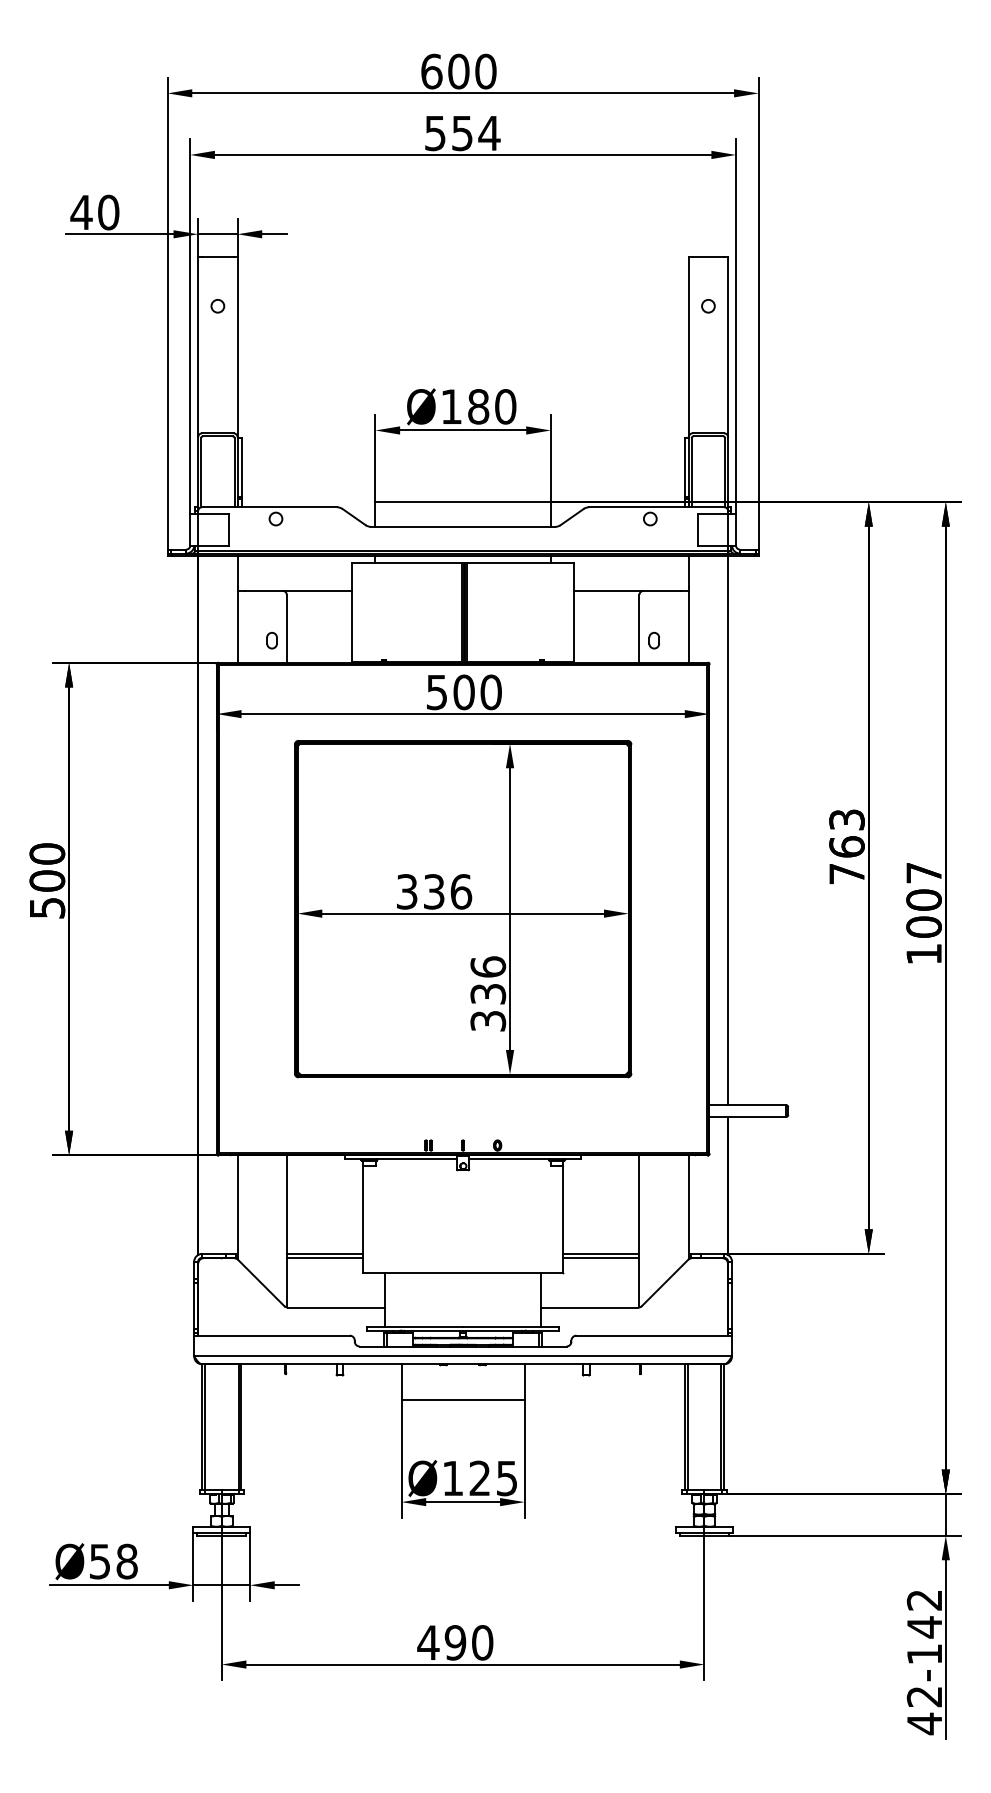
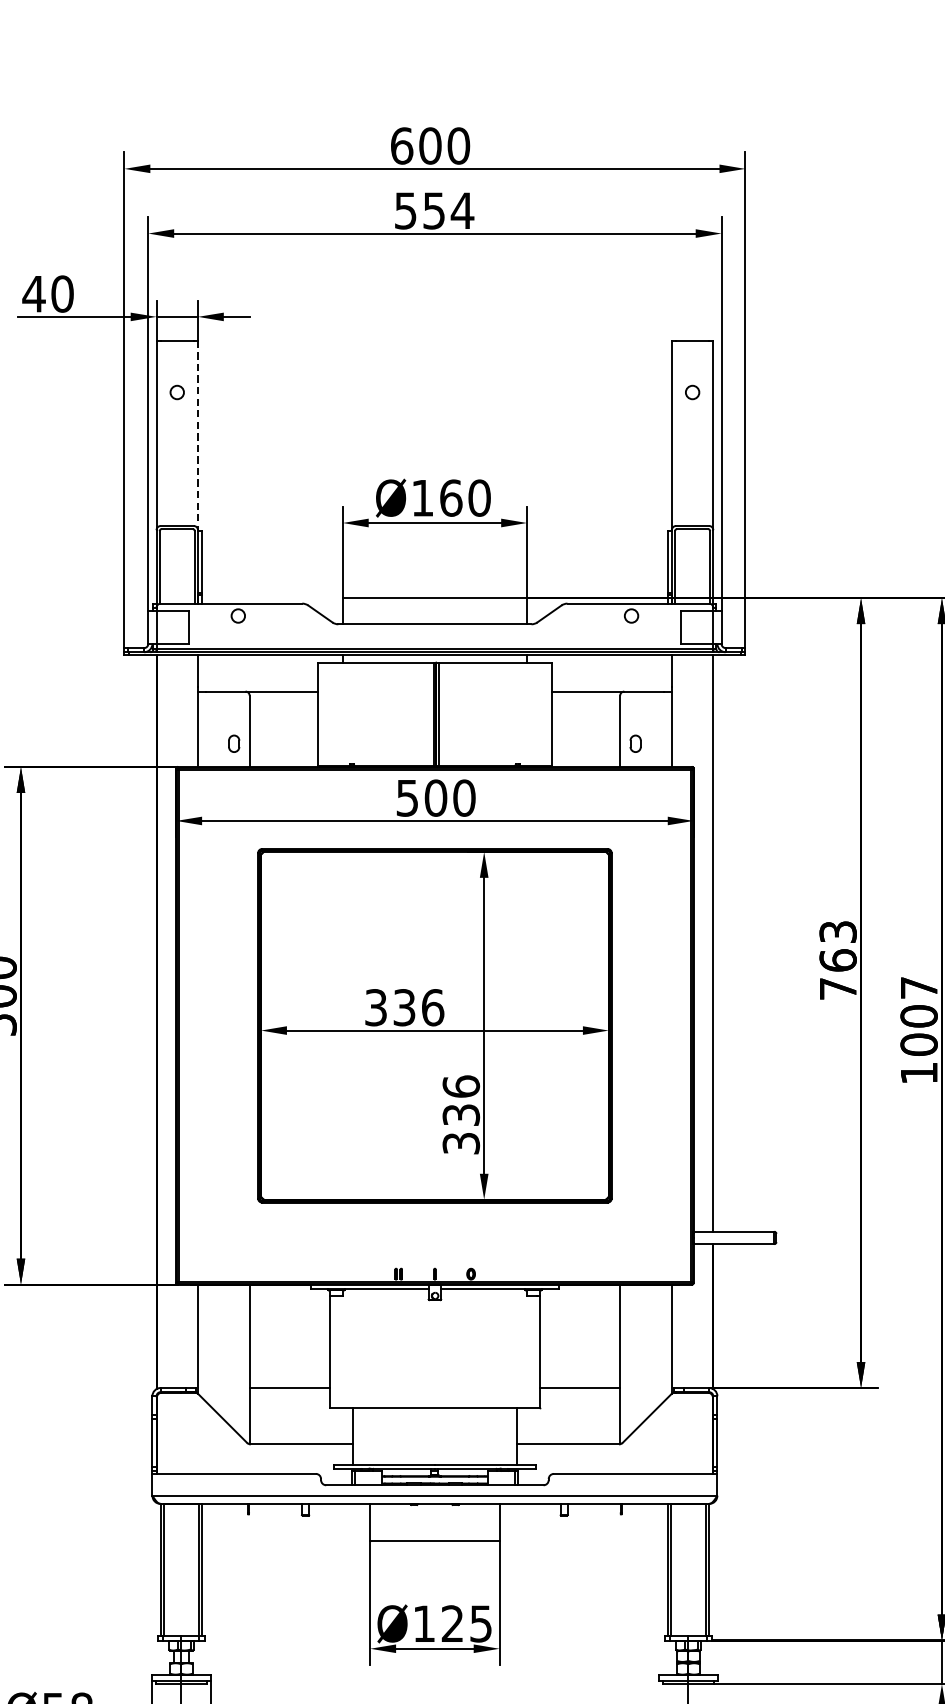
line: (237, 347) -> (197, 435), solid -> dashed
text: (478, 406) -> (451, 497), Ø180 -> Ø160
line: (324, 1257) -> (289, 1391), removed
line: (601, 1257) -> (580, 1391), removed

